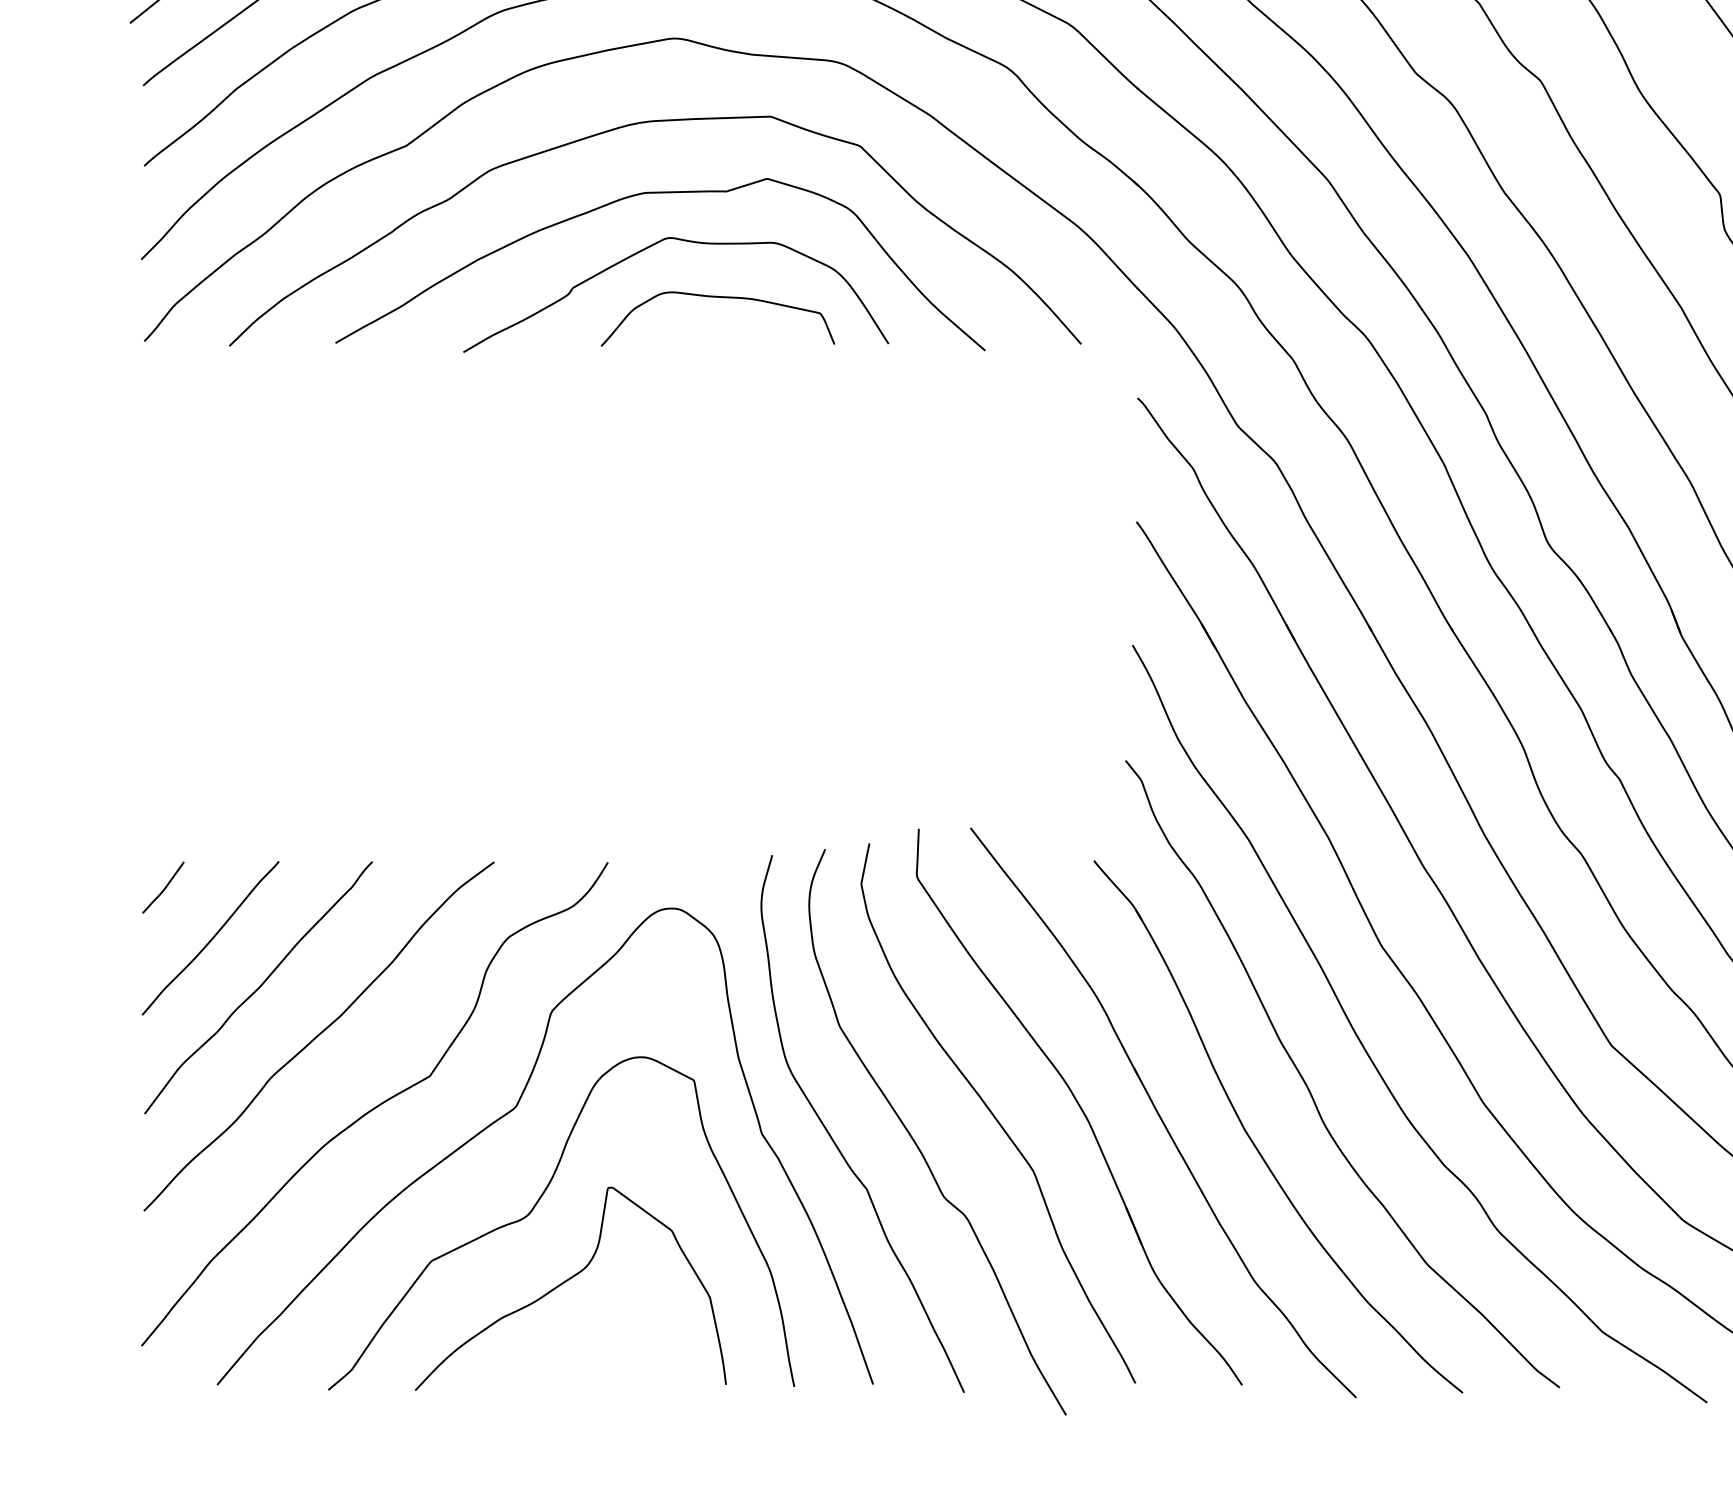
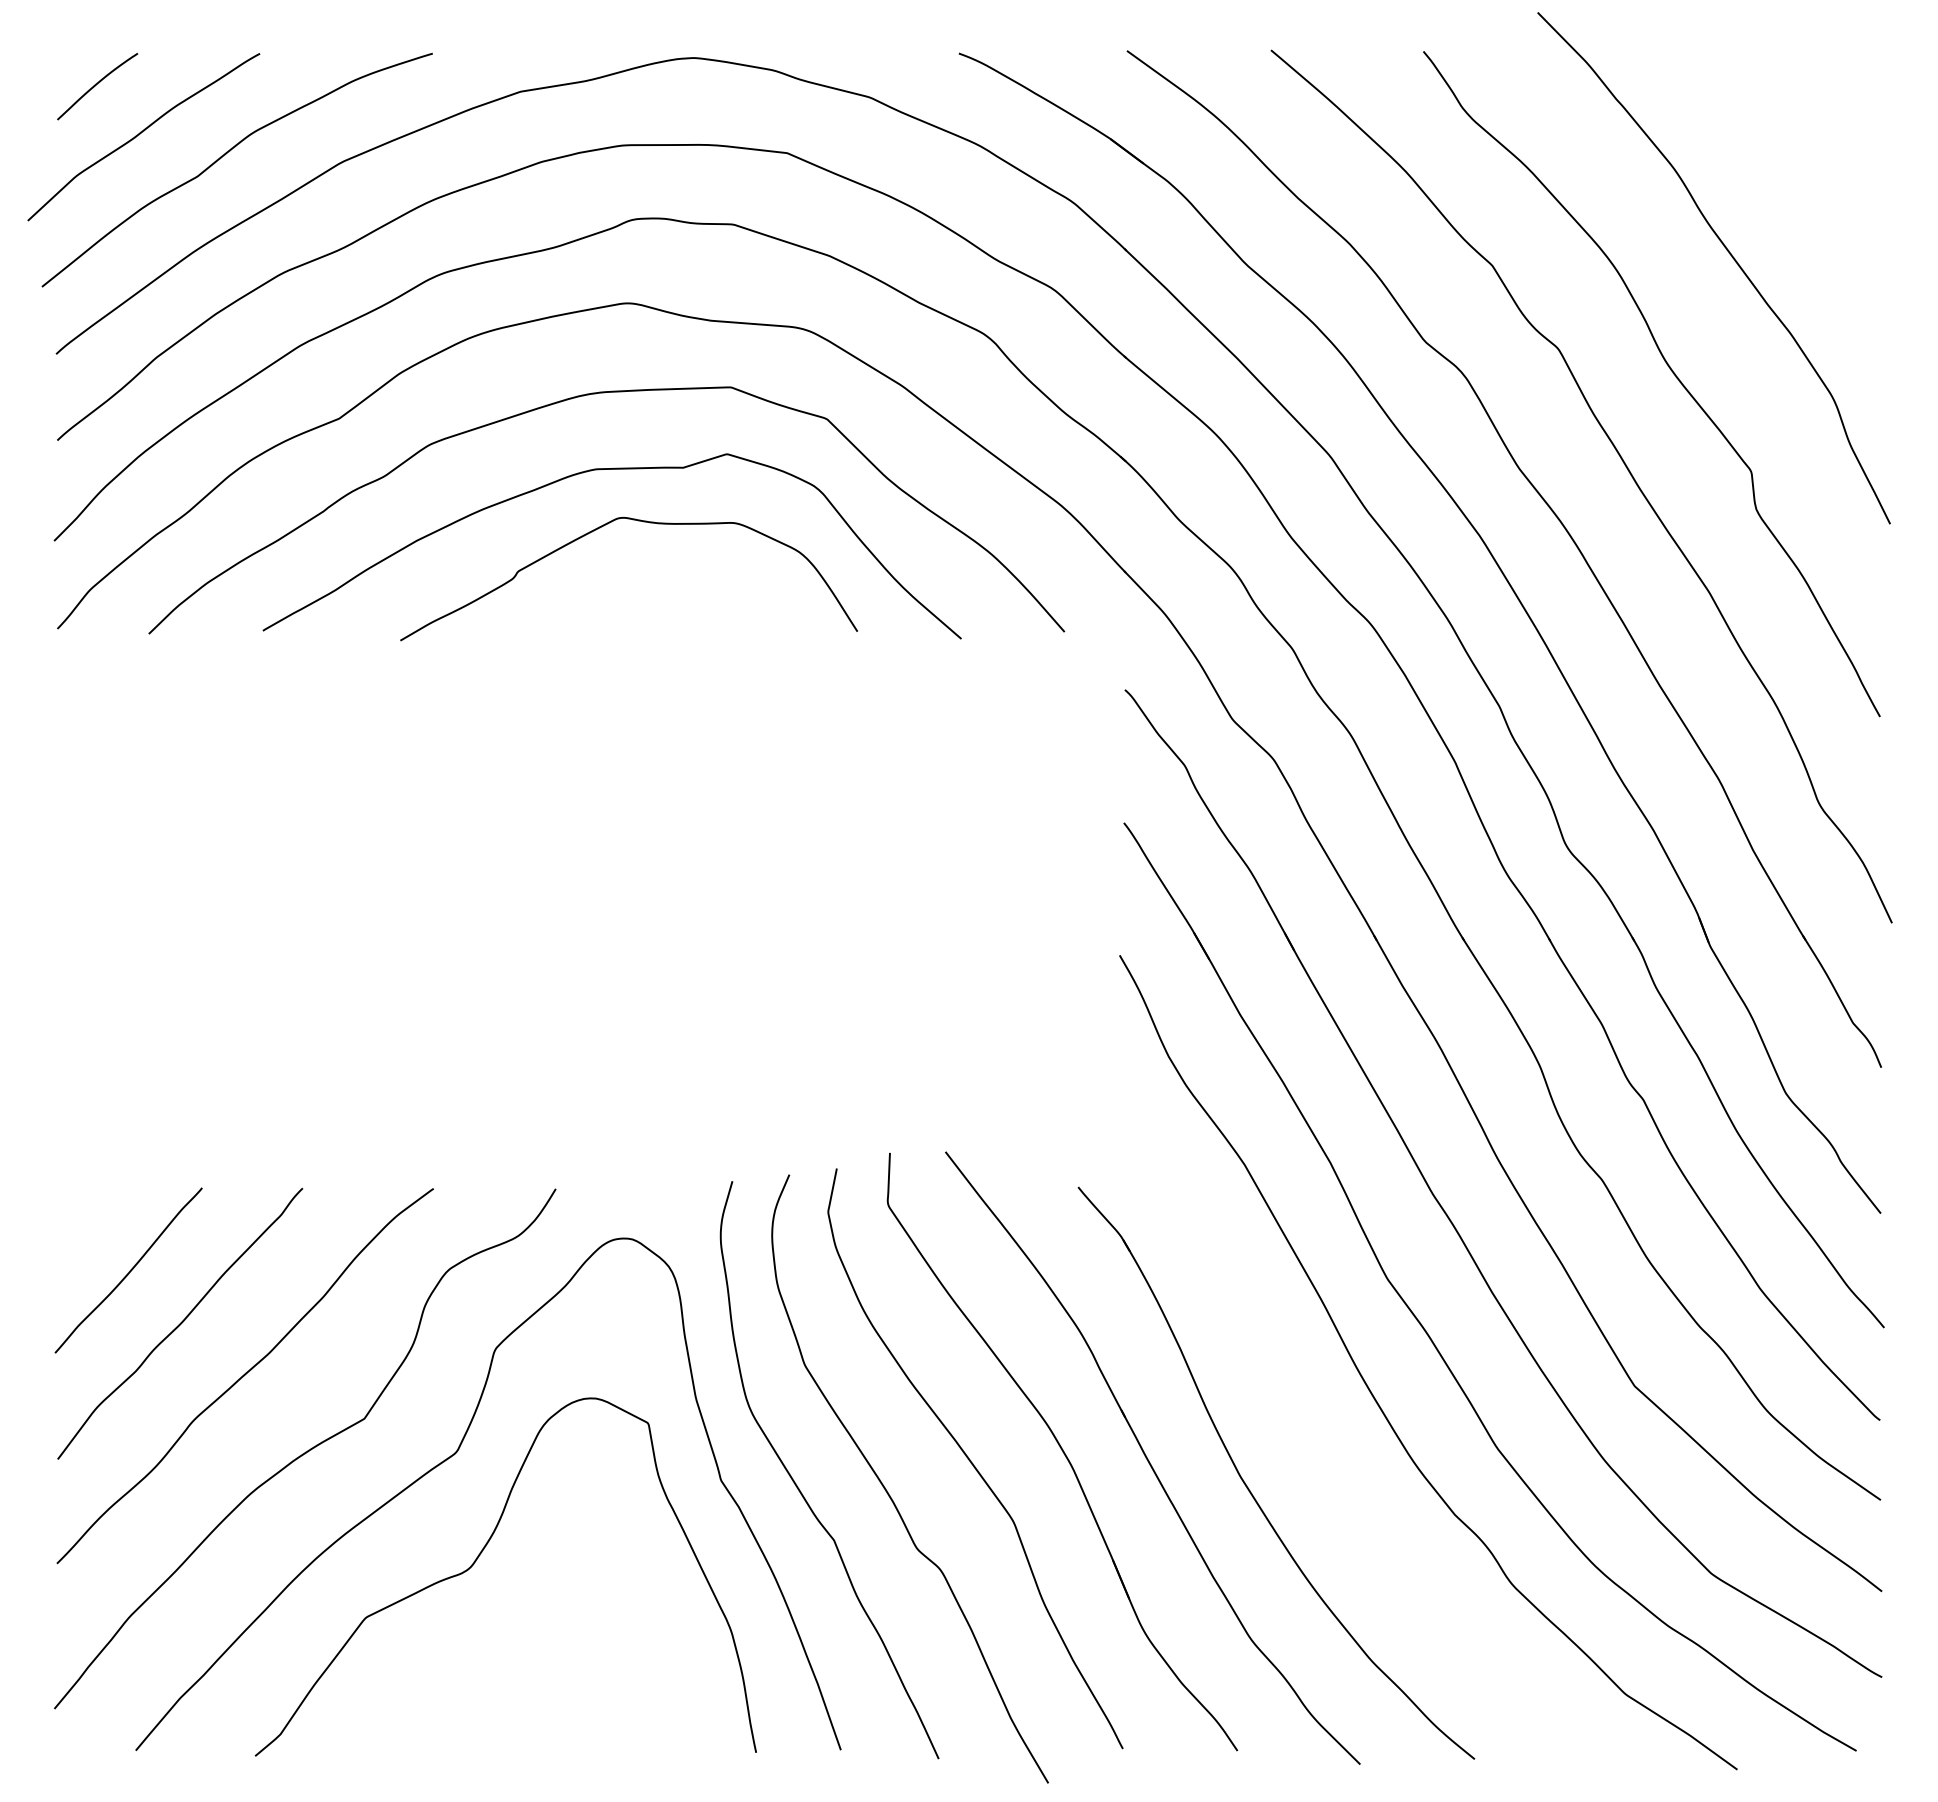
curve: (720, 298) -> (676, 582), removed
curve: (163, 888) -> (78, 1216), removed
curve: (1310, 1089) -> (1310, 1433), removed
curve: (567, 1281) -> (512, 1639), removed

